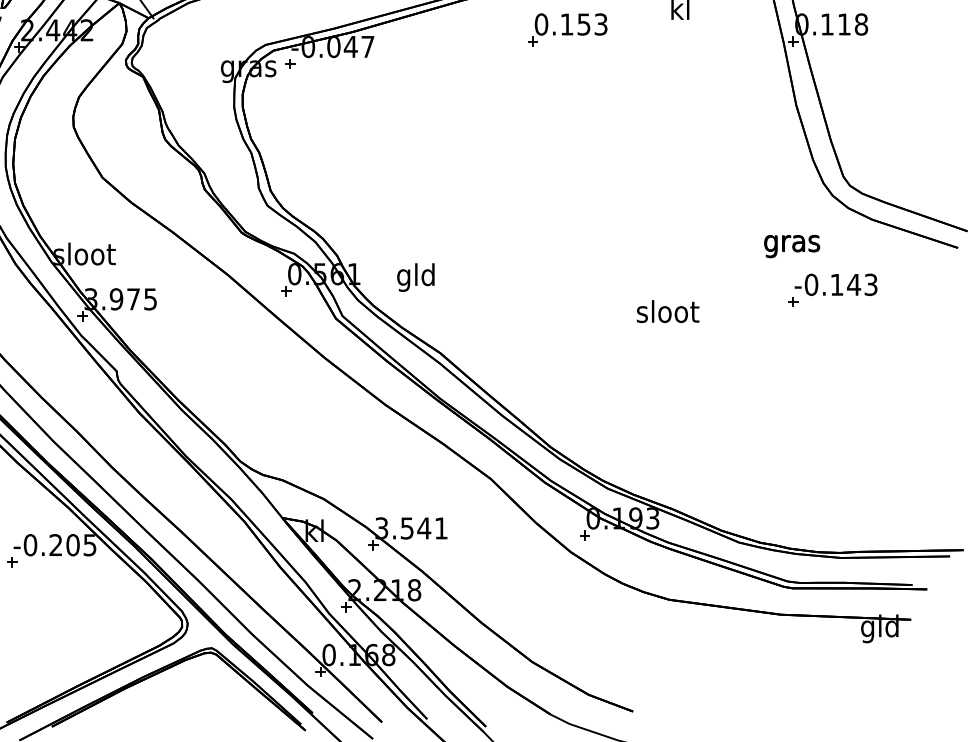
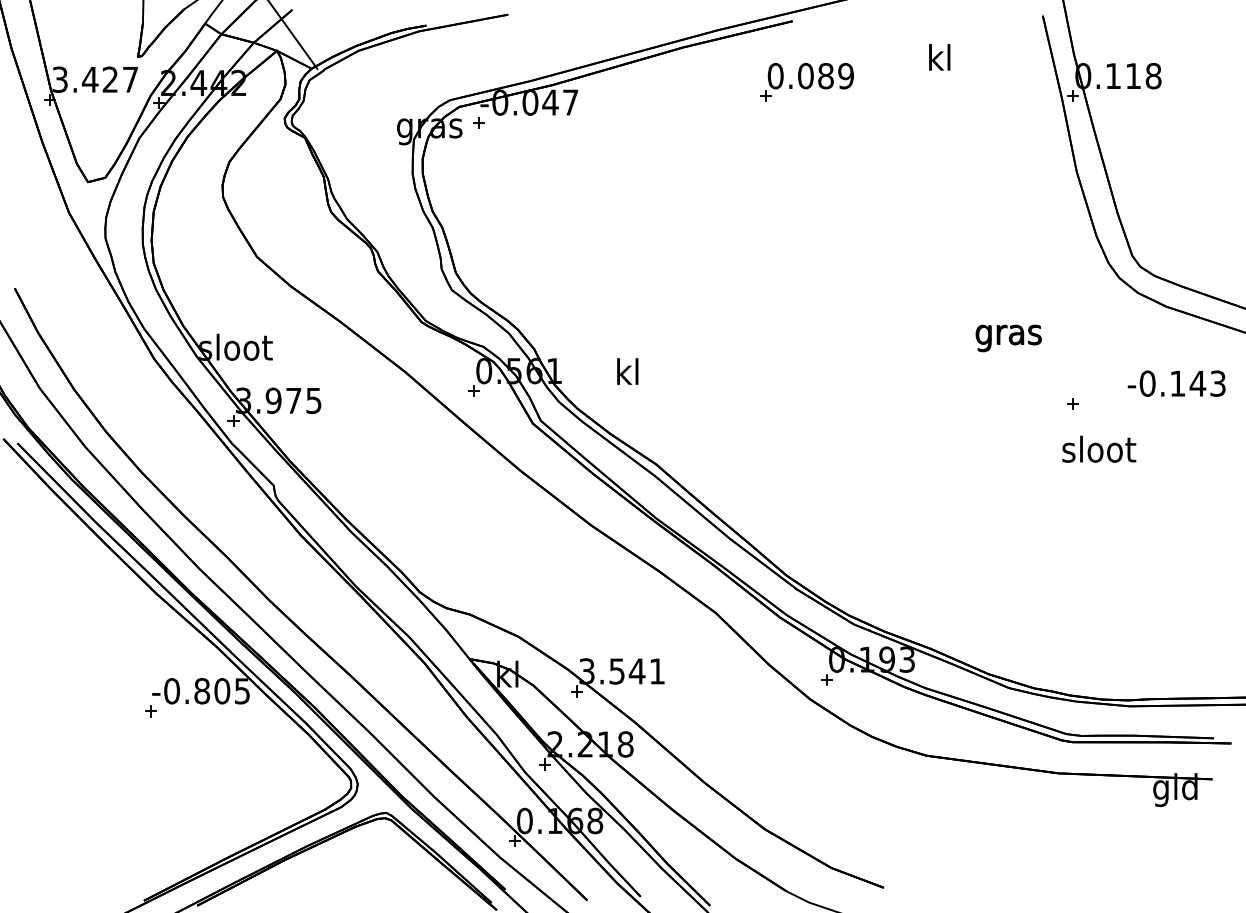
text: (583, 24) -> (825, 76), 0.153 -> 0.089
text: (791, 246) -> (1008, 338), moved
text: (416, 277) -> (627, 375), gld -> kl
text: (835, 284) -> (1176, 383), moved
text: (668, 310) -> (1099, 448), moved
text: (56, 545) -> (202, 691), -0.205 -> -0.805

